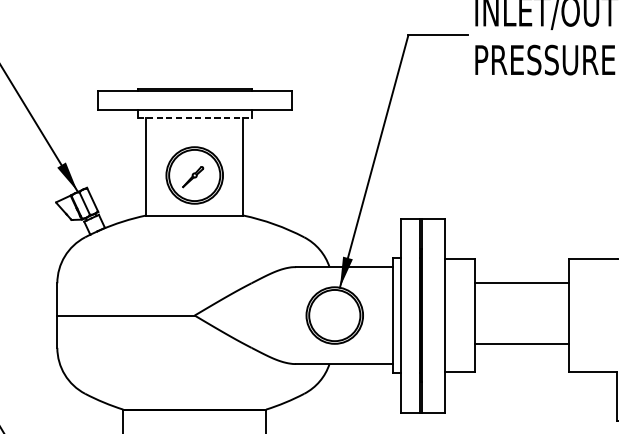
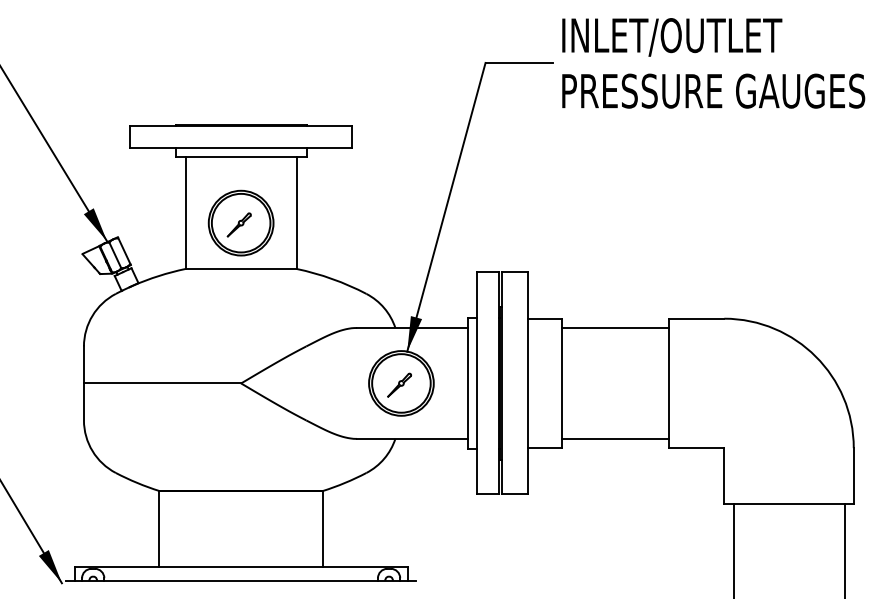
line: (195, 117) -> (241, 156), dashed -> solid
line: (521, 282) -> (614, 327), moved
part: (333, 316) -> (399, 384), added
line: (521, 343) -> (614, 438), moved

